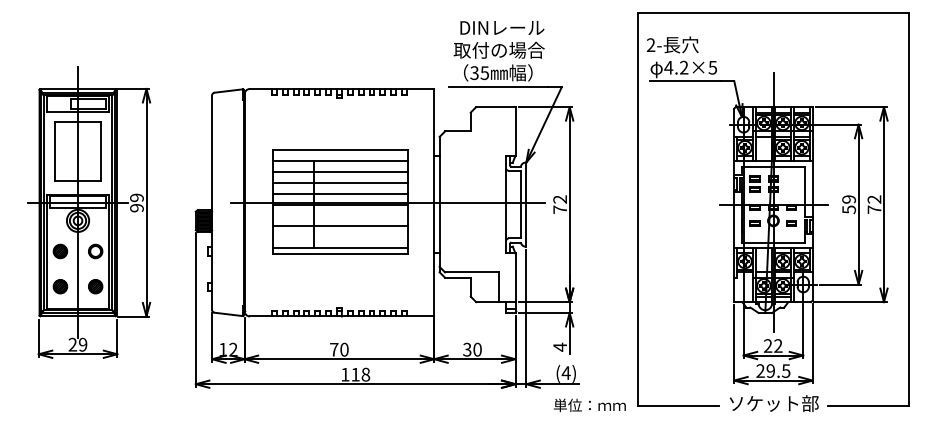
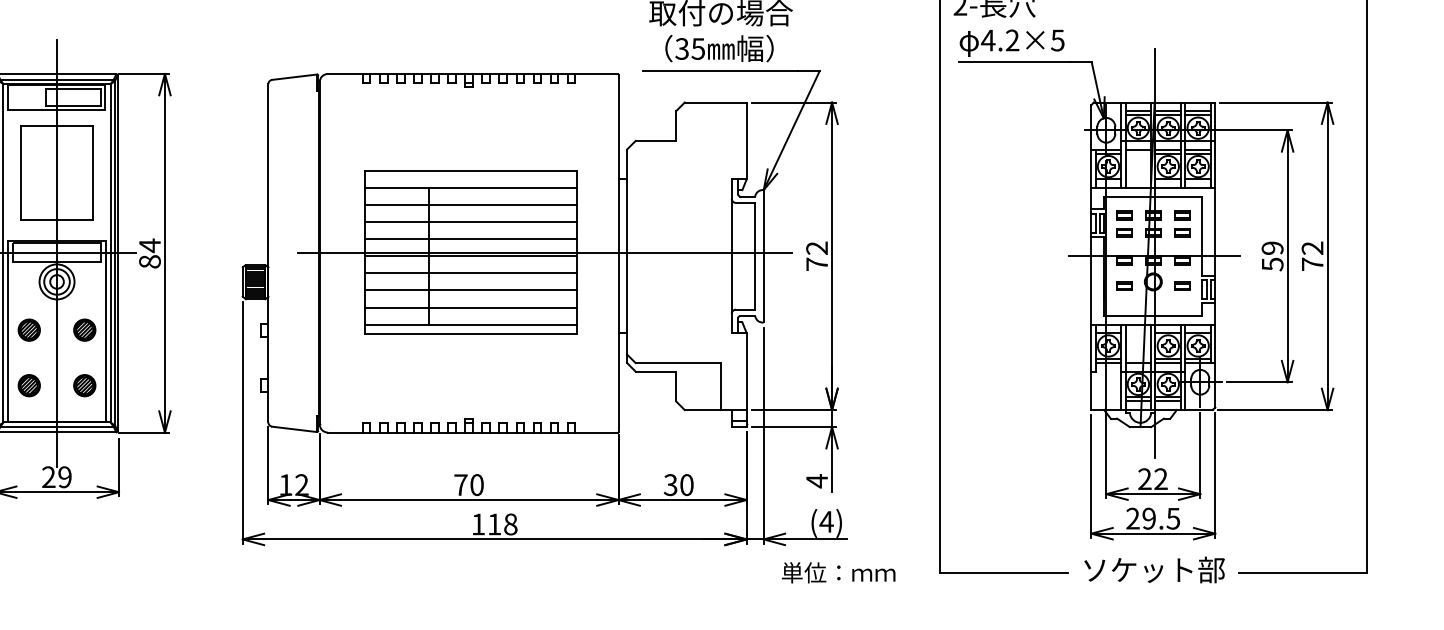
part: (791, 183) -> (1181, 222), added
text: (136, 202) -> (149, 252), 99 -> 84
line: (340, 215) -> (470, 273), added
line: (340, 237) -> (470, 308), added
hatch: (95, 251) -> (84, 330), added
text: (589, 405) -> (838, 572), moved

